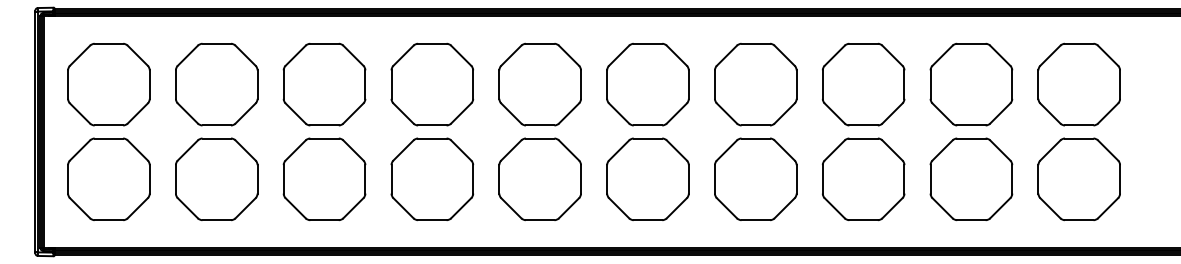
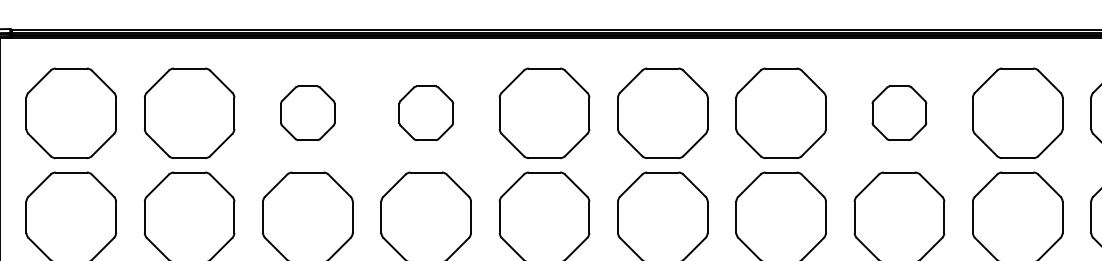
part: (324, 84) -> (307, 113), size x0.6
part: (432, 84) -> (426, 113), size x0.6
part: (863, 84) -> (899, 113), size x0.6

